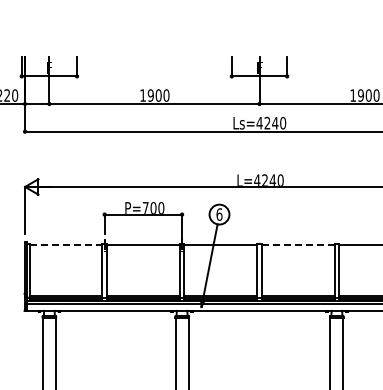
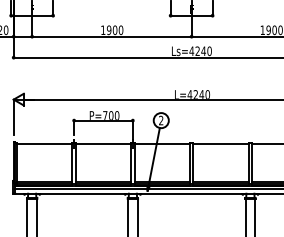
text: (219, 214) -> (161, 120), 6 -> 2
line: (66, 244) -> (45, 143), dashed -> solid
line: (298, 244) -> (221, 143), dashed -> solid

